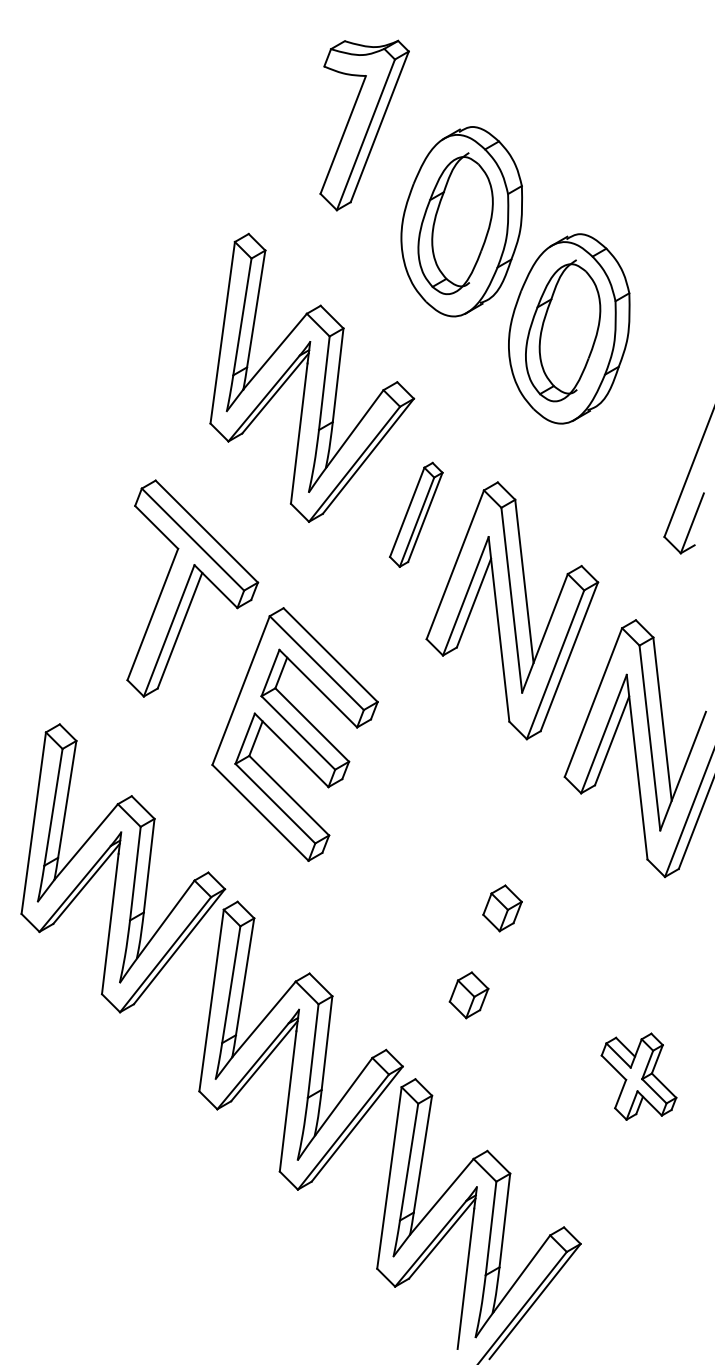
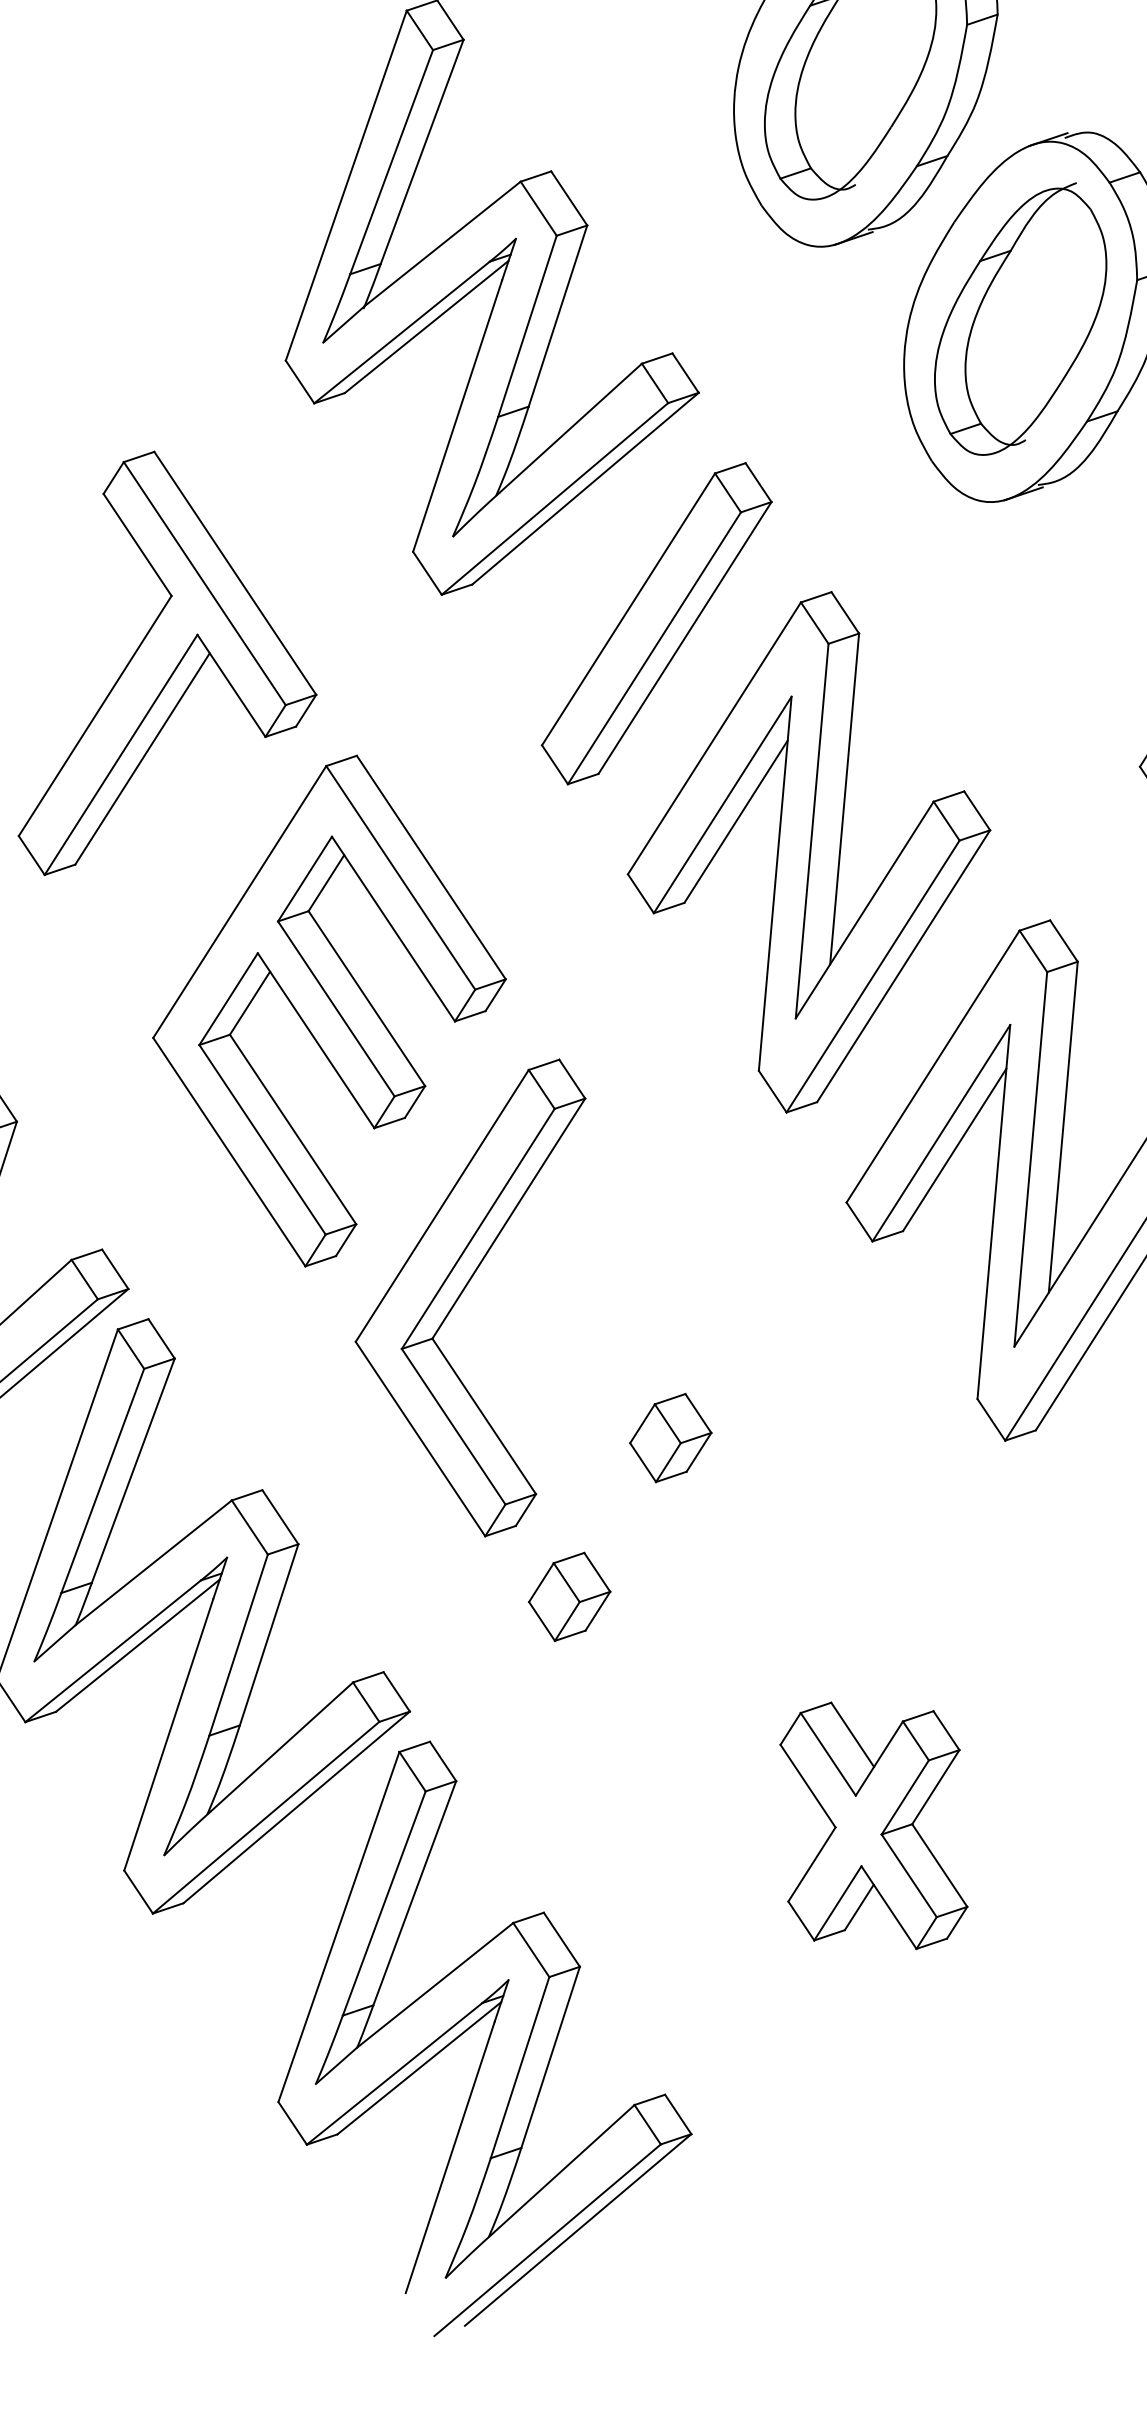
part: (416, 514) -> (657, 623), size x1.67
part: (391, 854) -> (472, 1286), added
part: (638, 1076) -> (872, 1825), size x1.43

